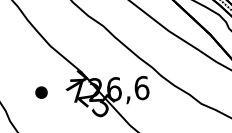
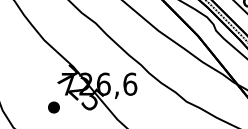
part: (41, 92) -> (53, 107), moved

